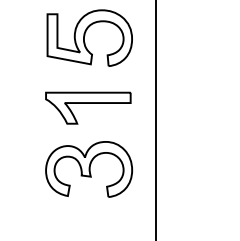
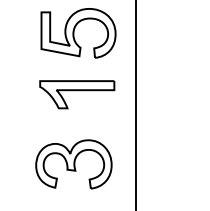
part: (88, 169) -> (73, 164), moved

